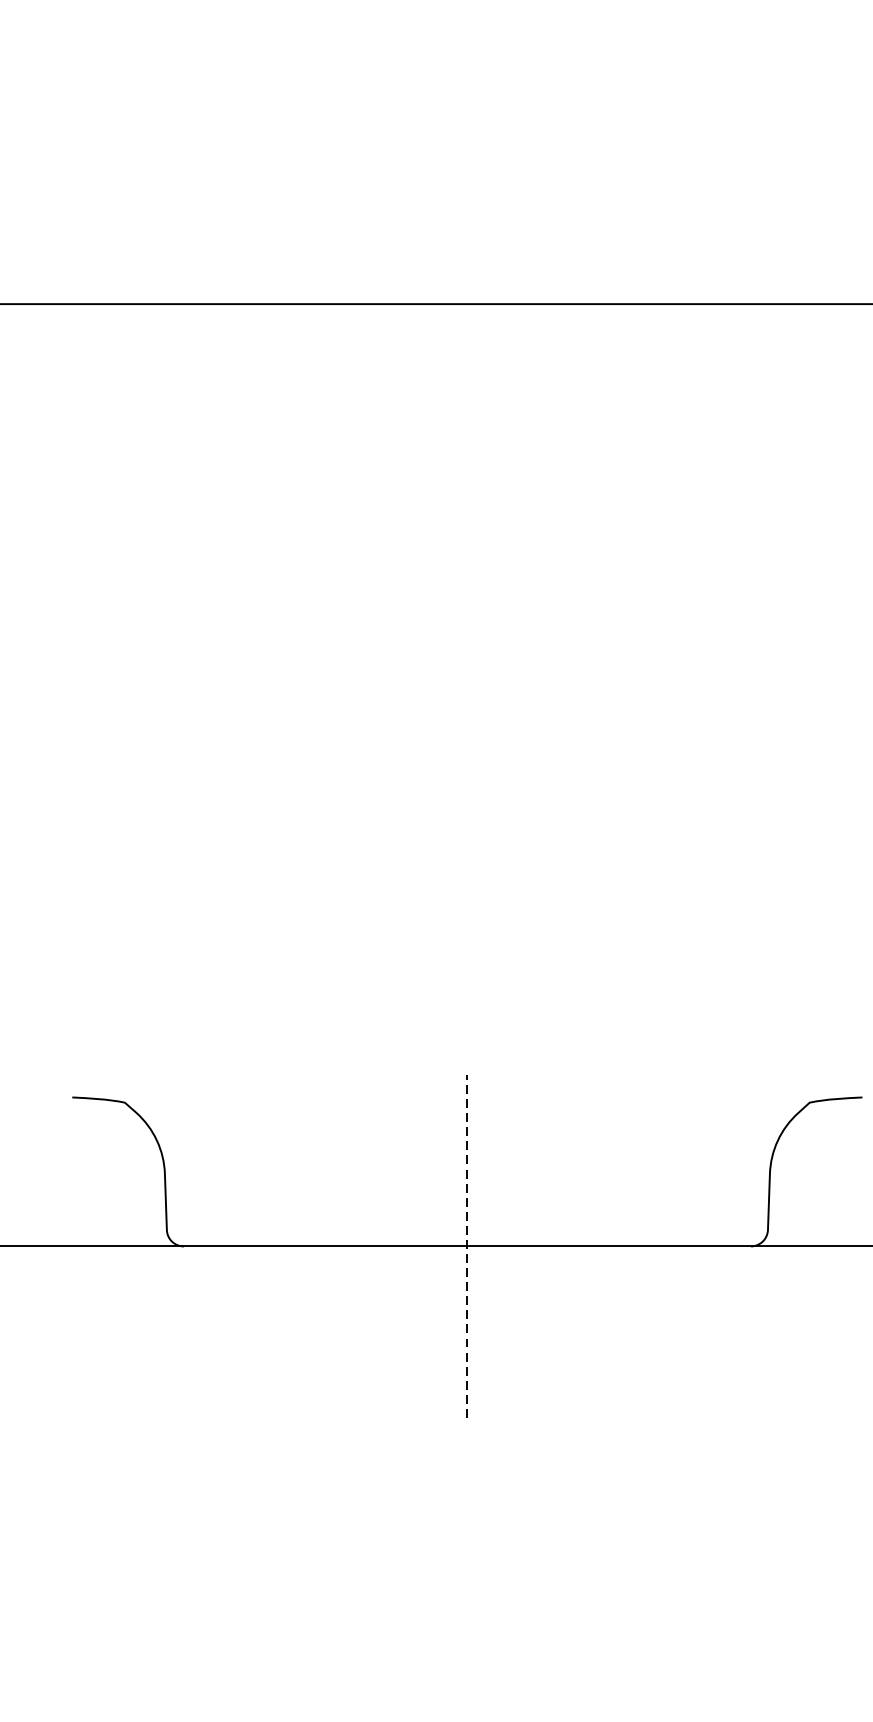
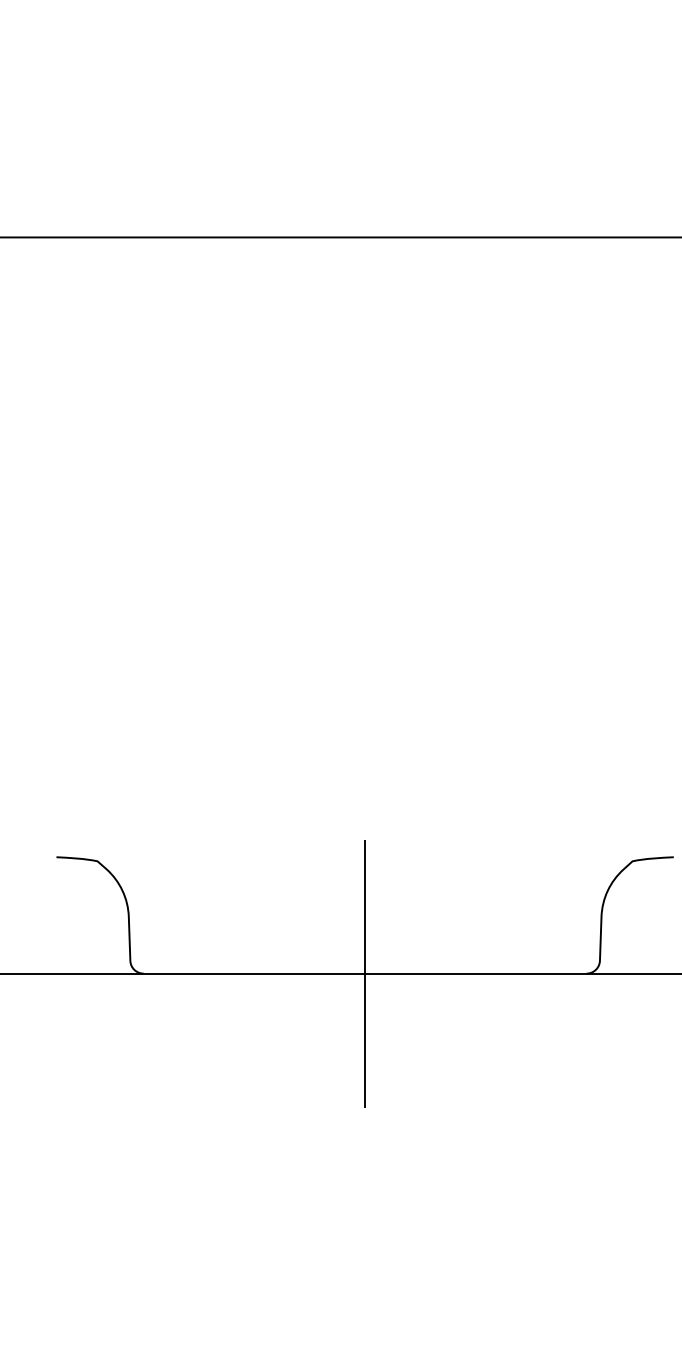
line: (467, 1246) -> (365, 973), dashed -> solid

